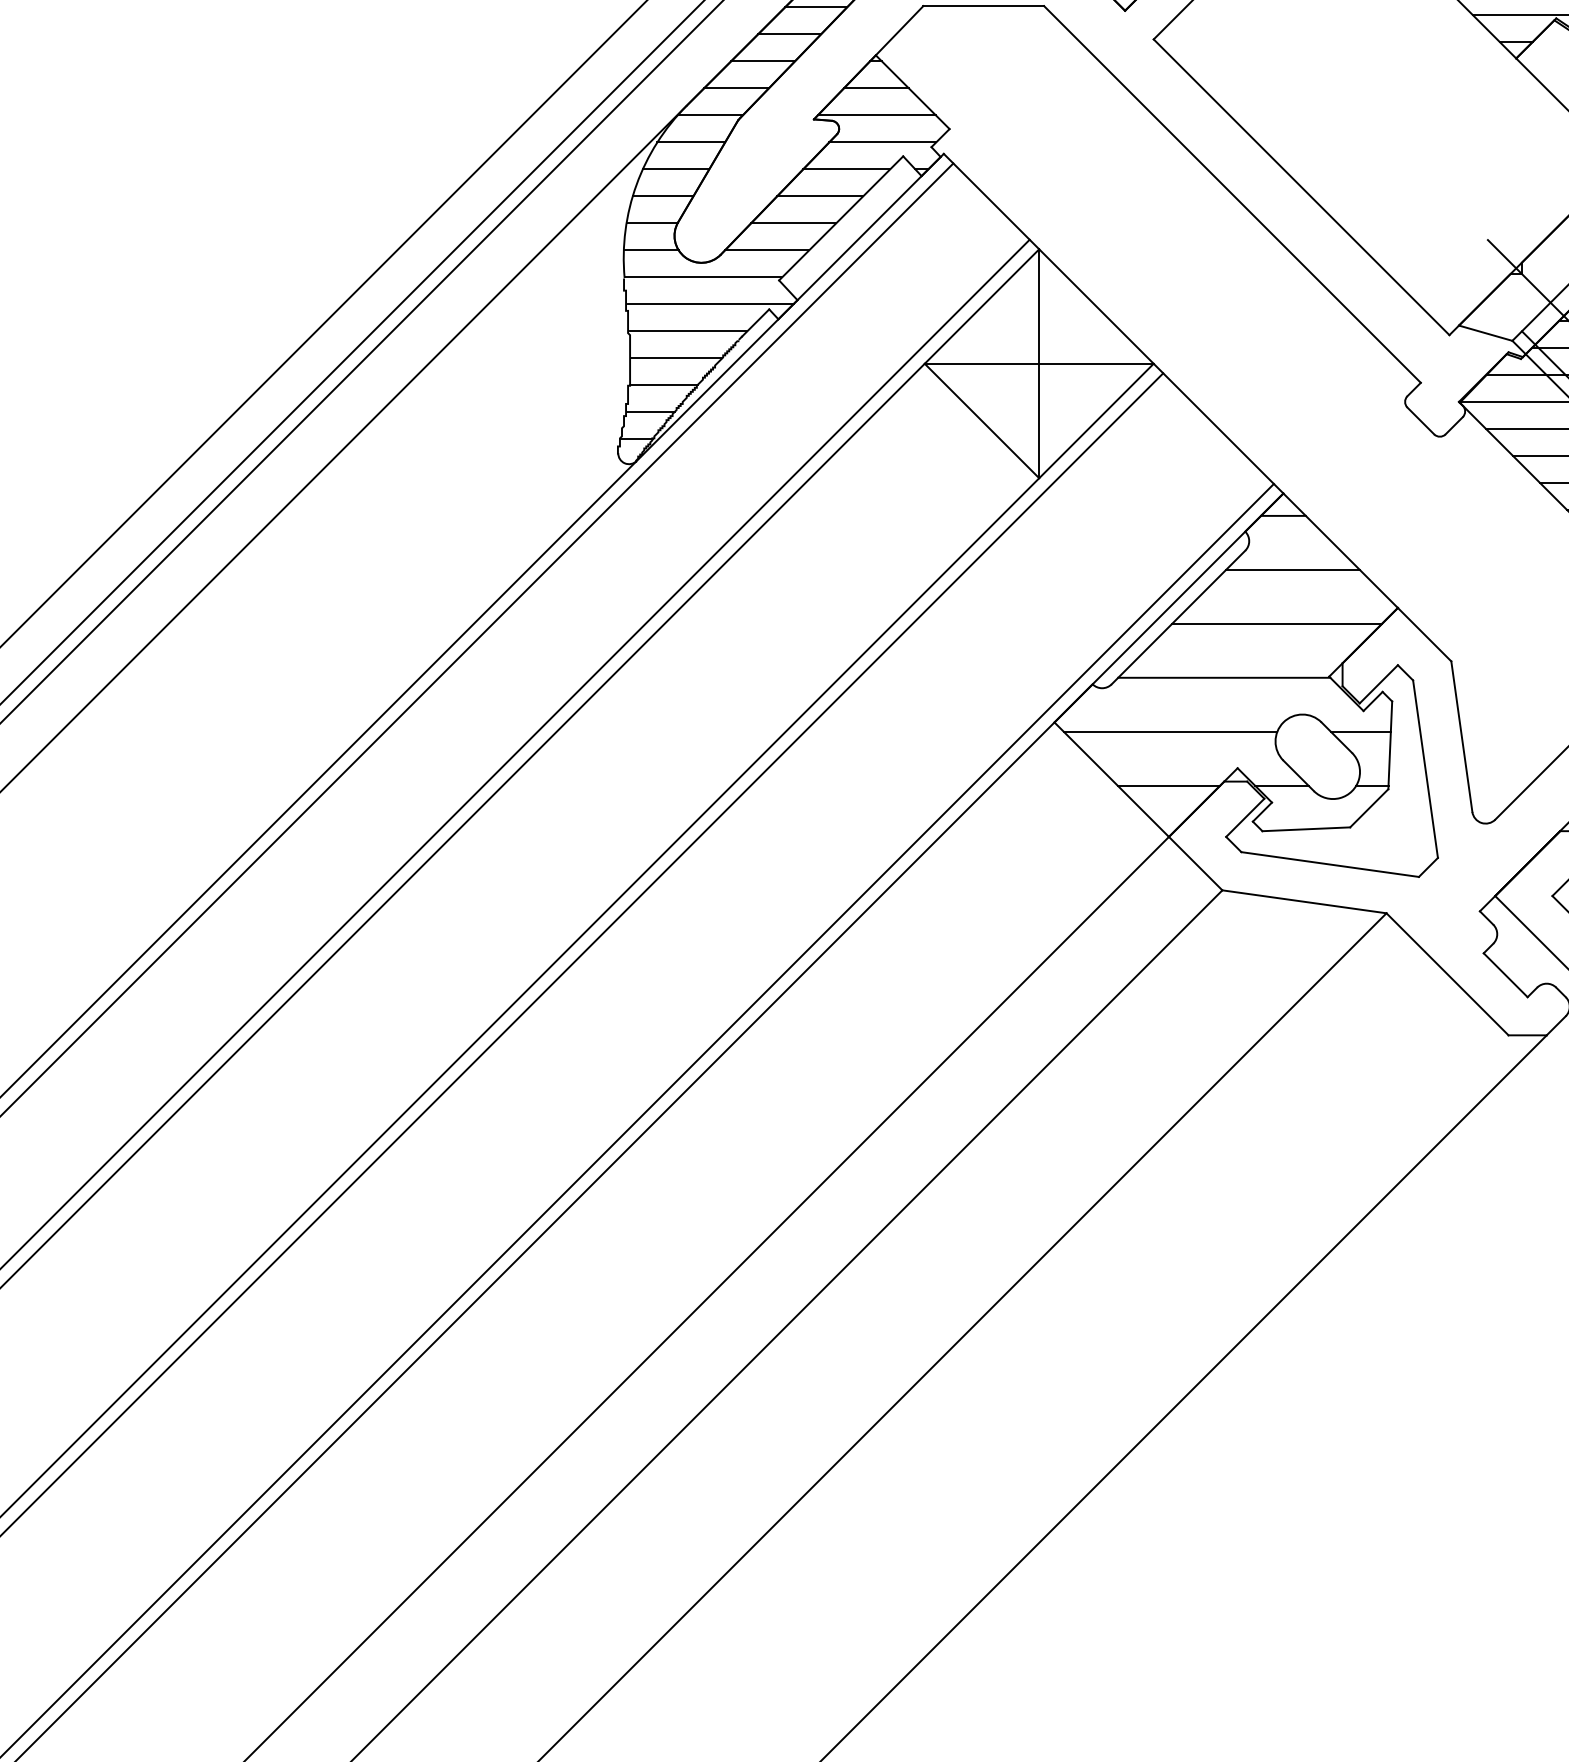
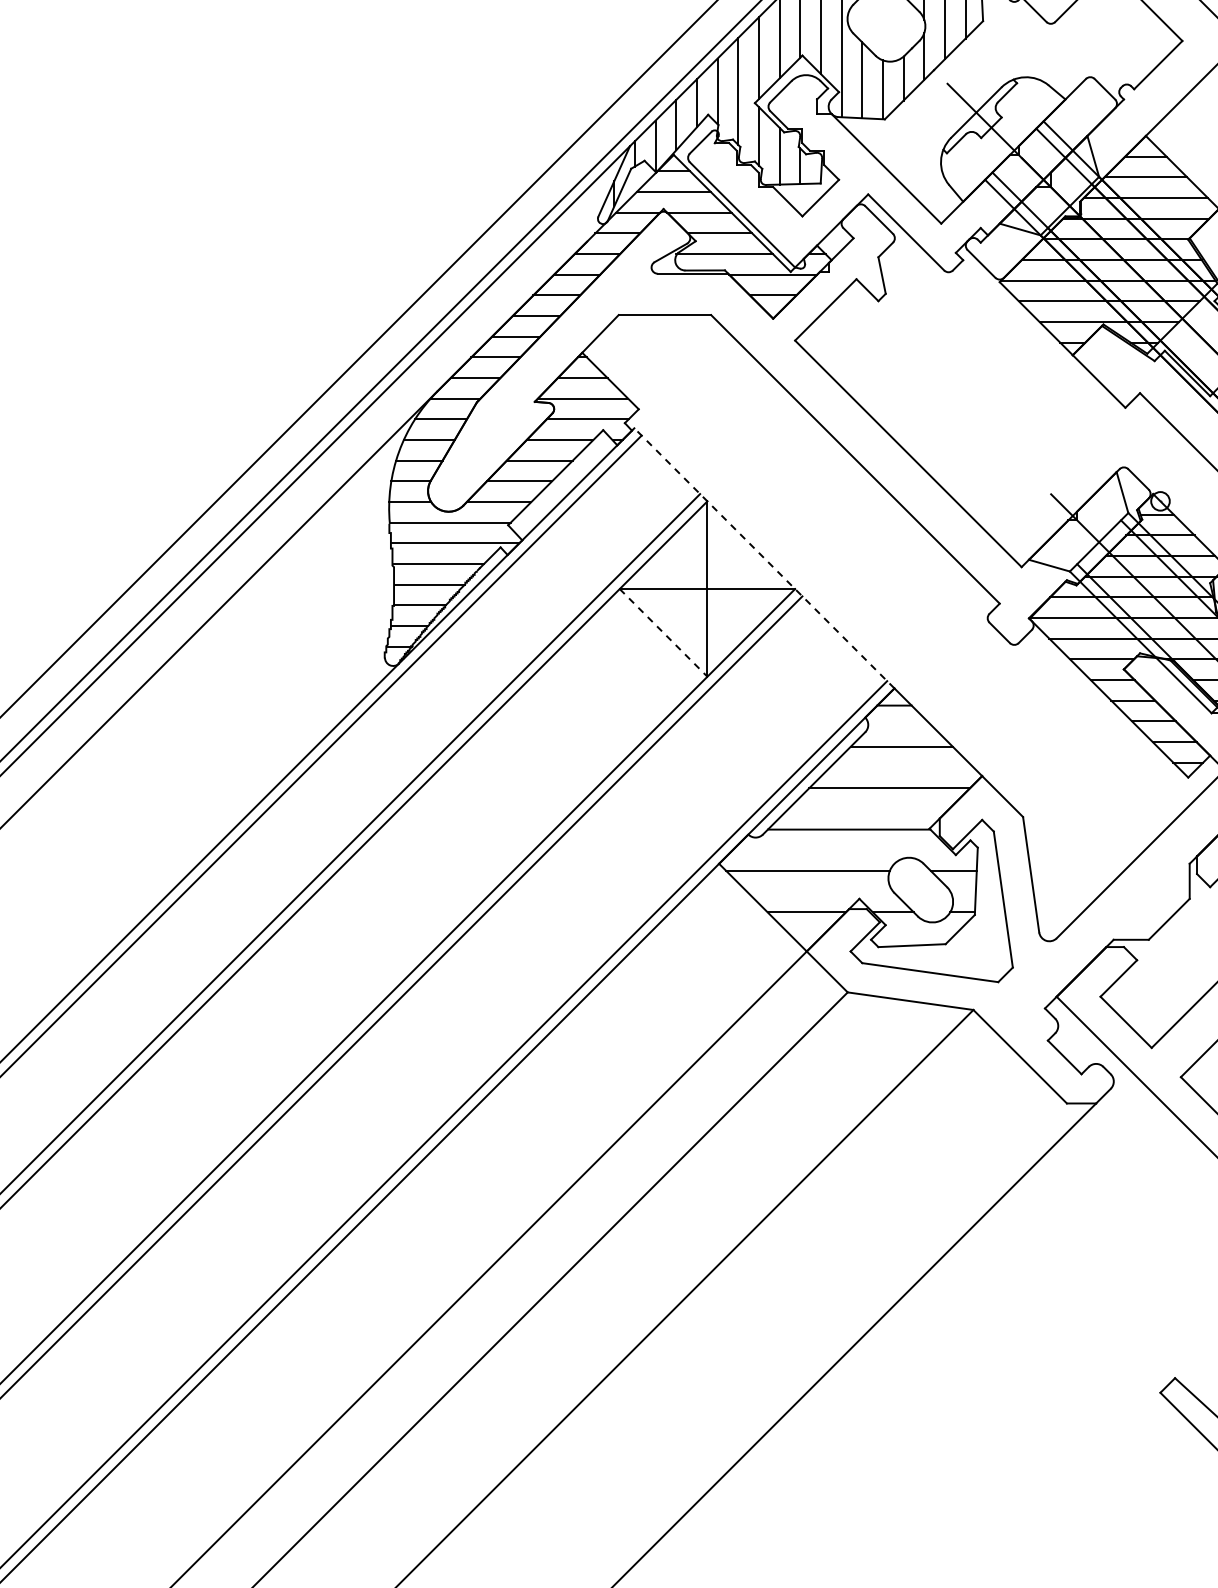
line: (1113, 323) -> (764, 558), solid -> dashed
line: (981, 421) -> (663, 633), solid -> dashed

